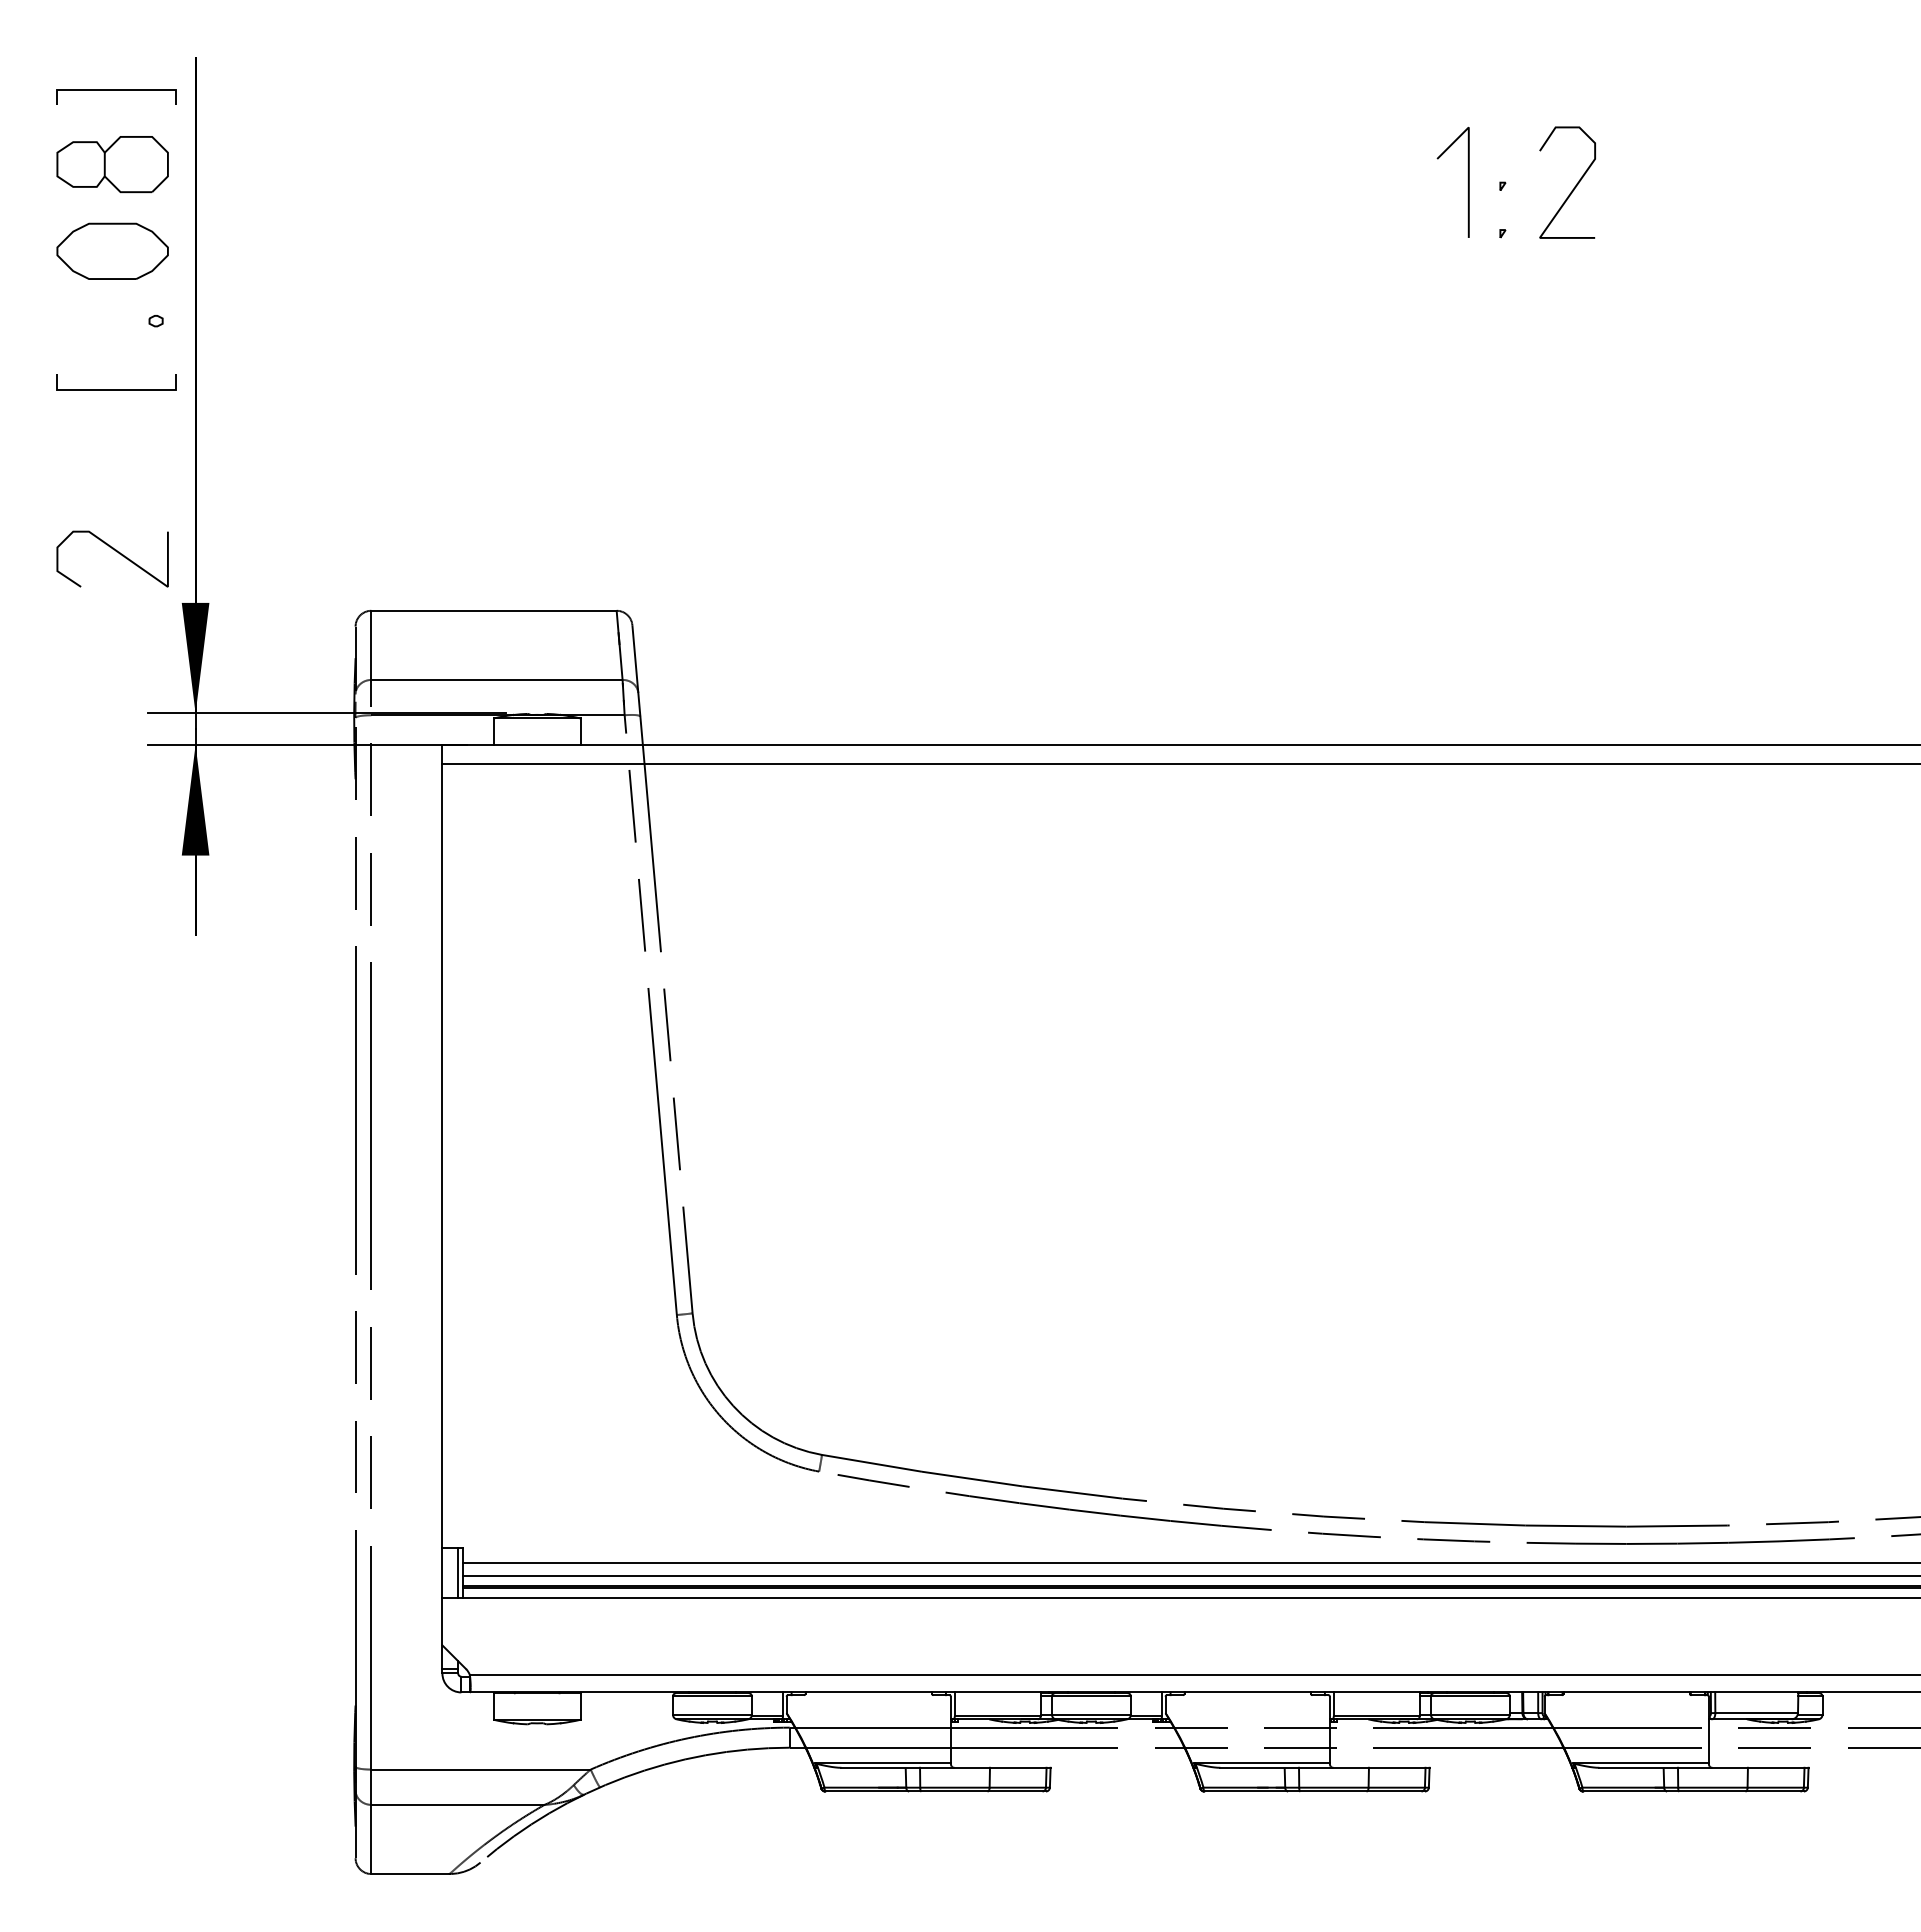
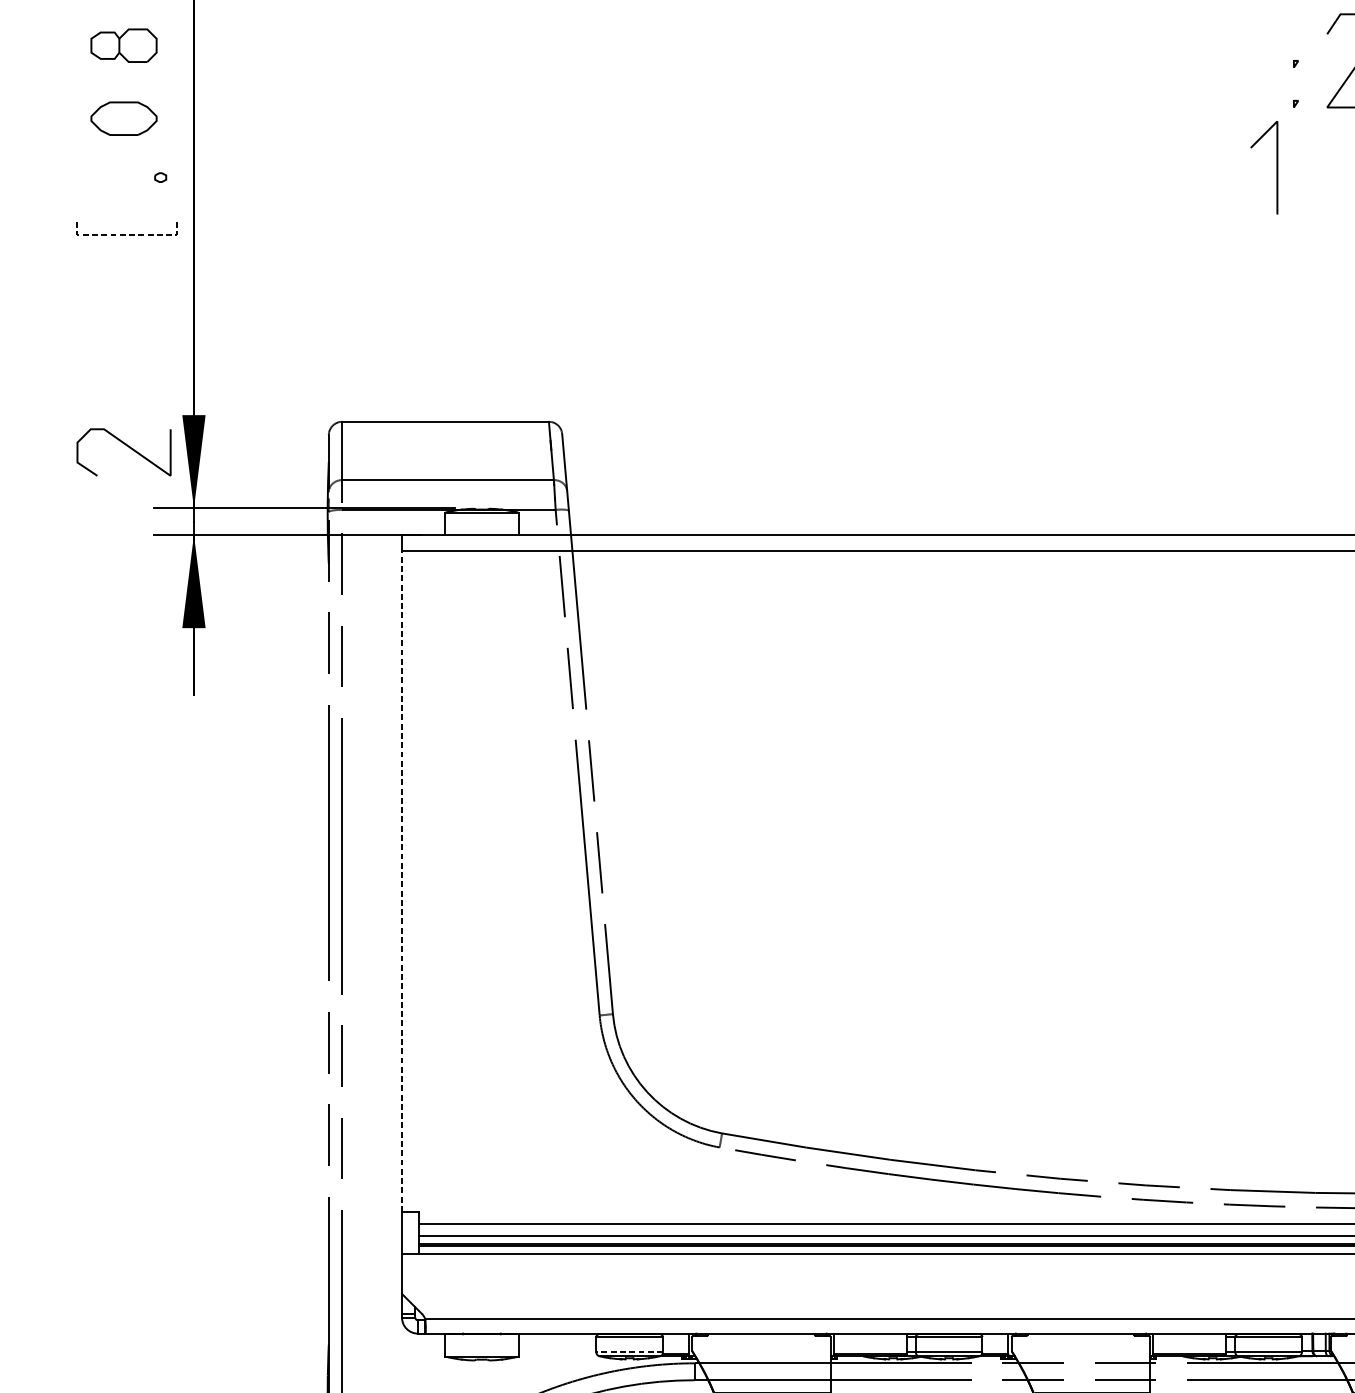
part: (112, 164) -> (123, 45), size x0.7
line: (1467, 182) -> (1276, 167), moved
part: (112, 250) -> (123, 118), size x0.7
line: (116, 389) -> (127, 235), solid -> dashed
curve: (116, 552) -> (127, 446), moved
line: (442, 1155) -> (402, 880), solid -> dashed
line: (458, 1572) -> (415, 1232), removed
line: (711, 1714) -> (628, 1352), solid -> dashed

